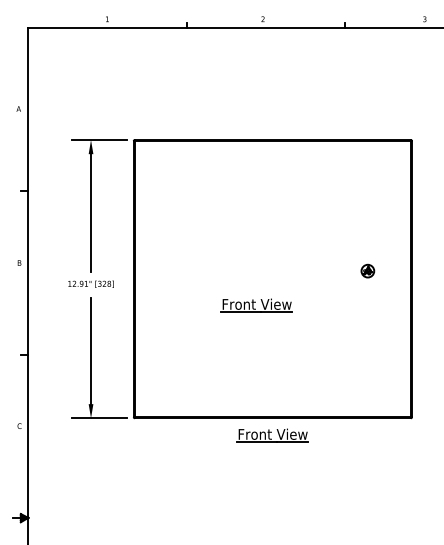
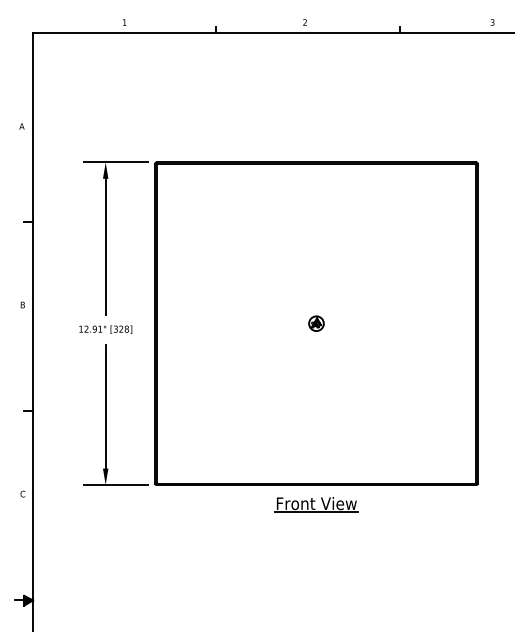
part: (367, 270) -> (316, 322), moved
part: (256, 305) -> (297, 354), removed

